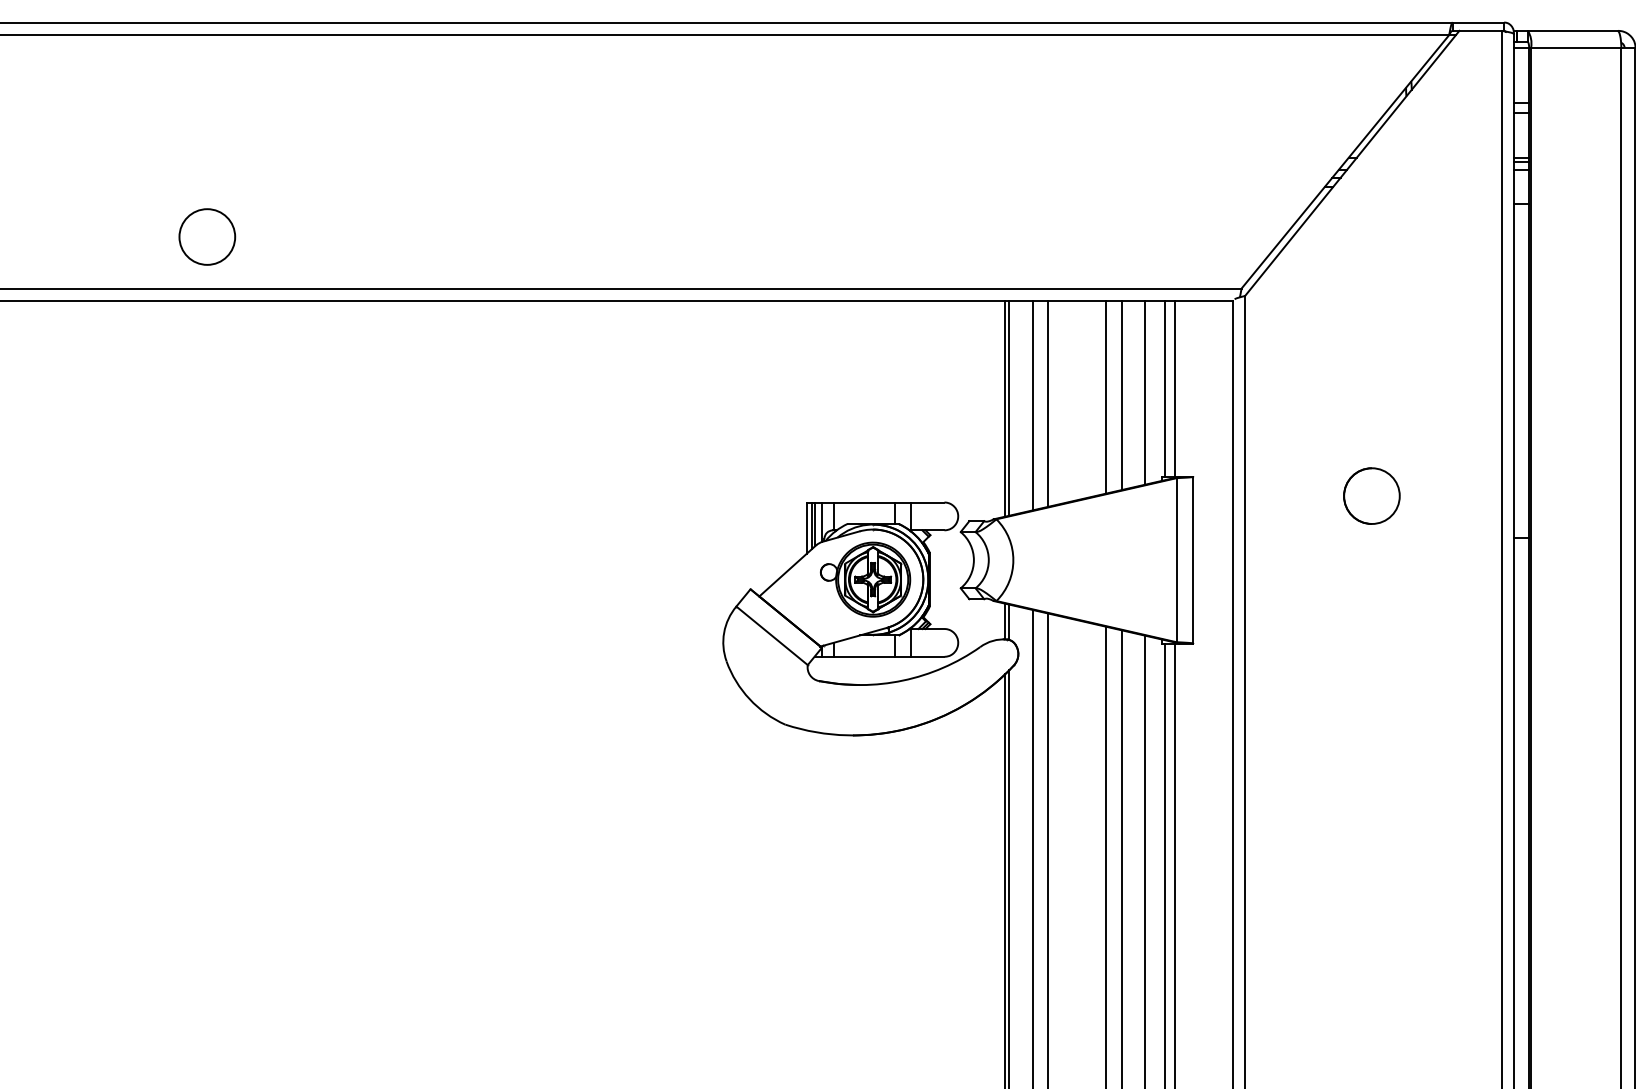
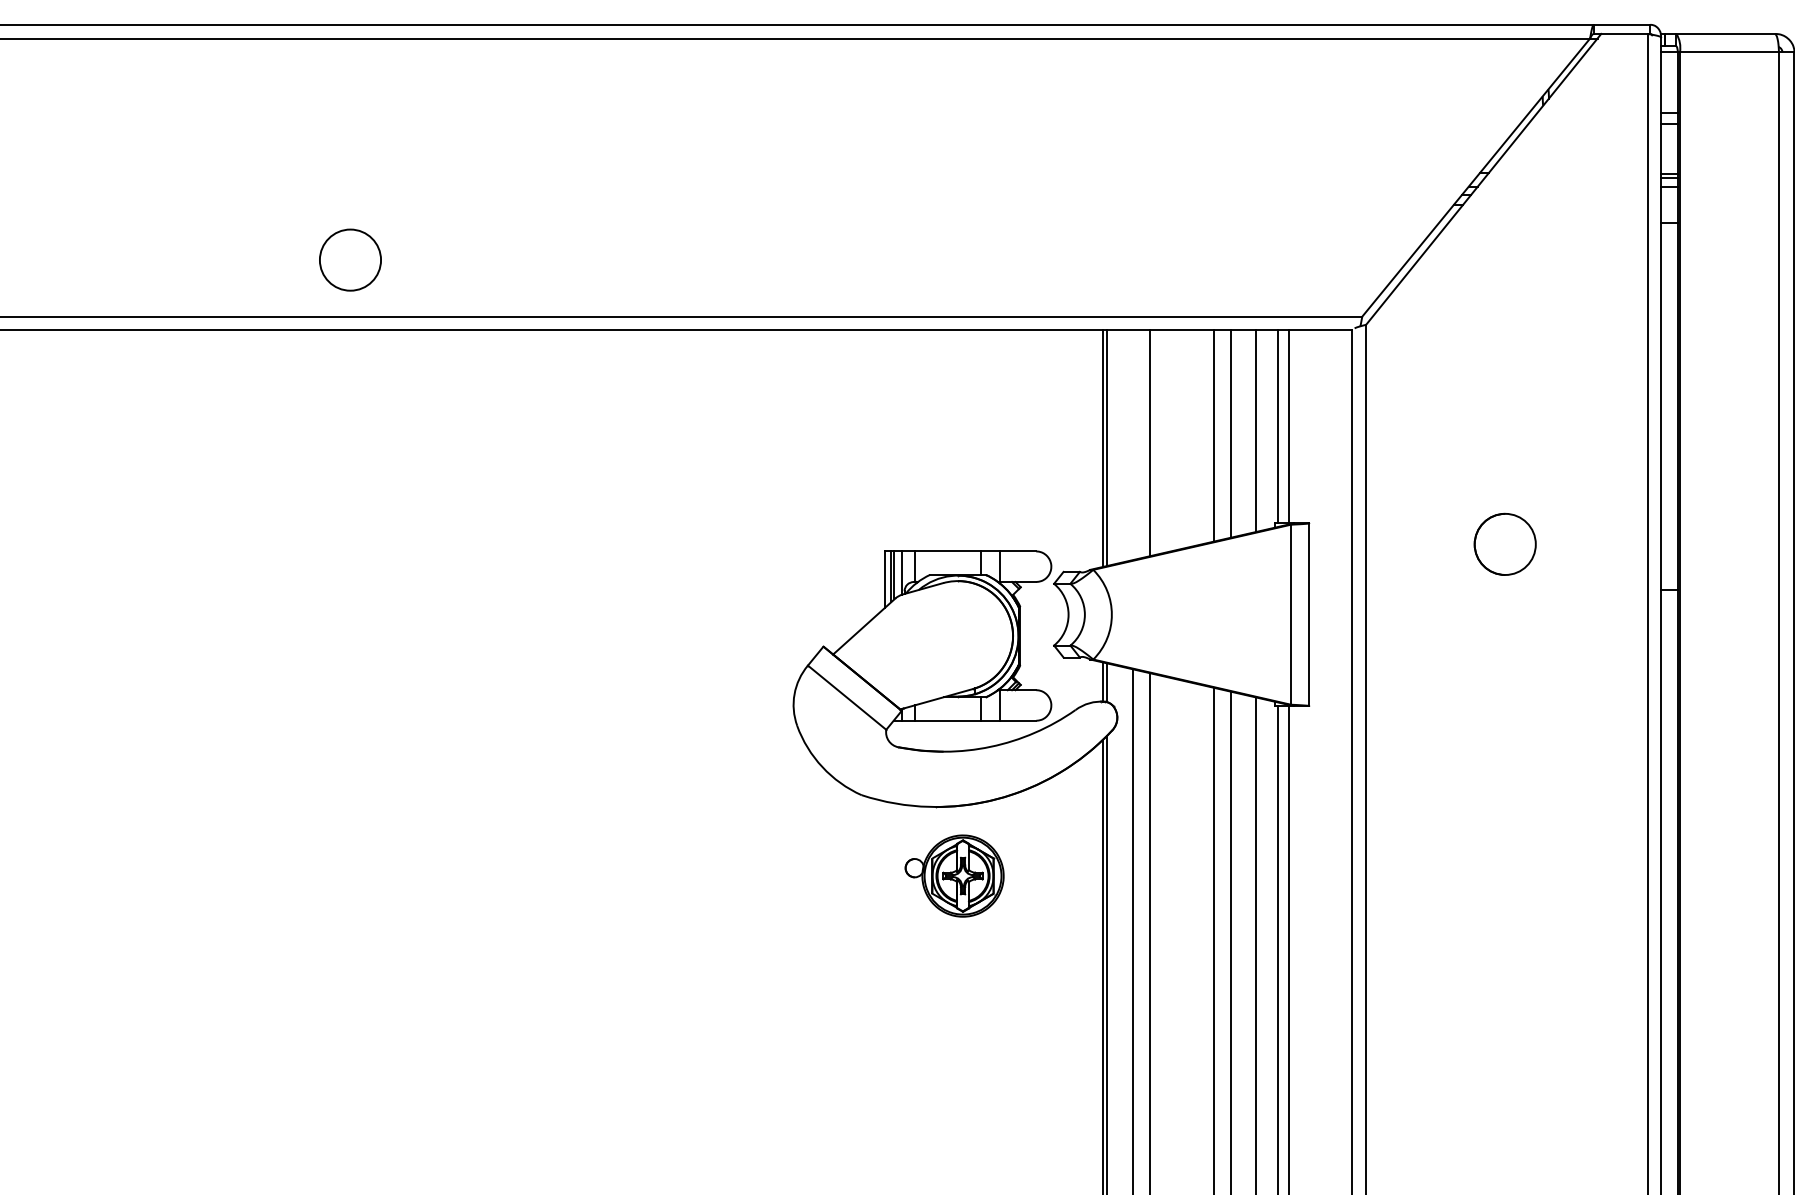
circle: (207, 236) -> (350, 259), moved
line: (1033, 405) -> (1133, 445), removed
part: (865, 579) -> (954, 875), moved

